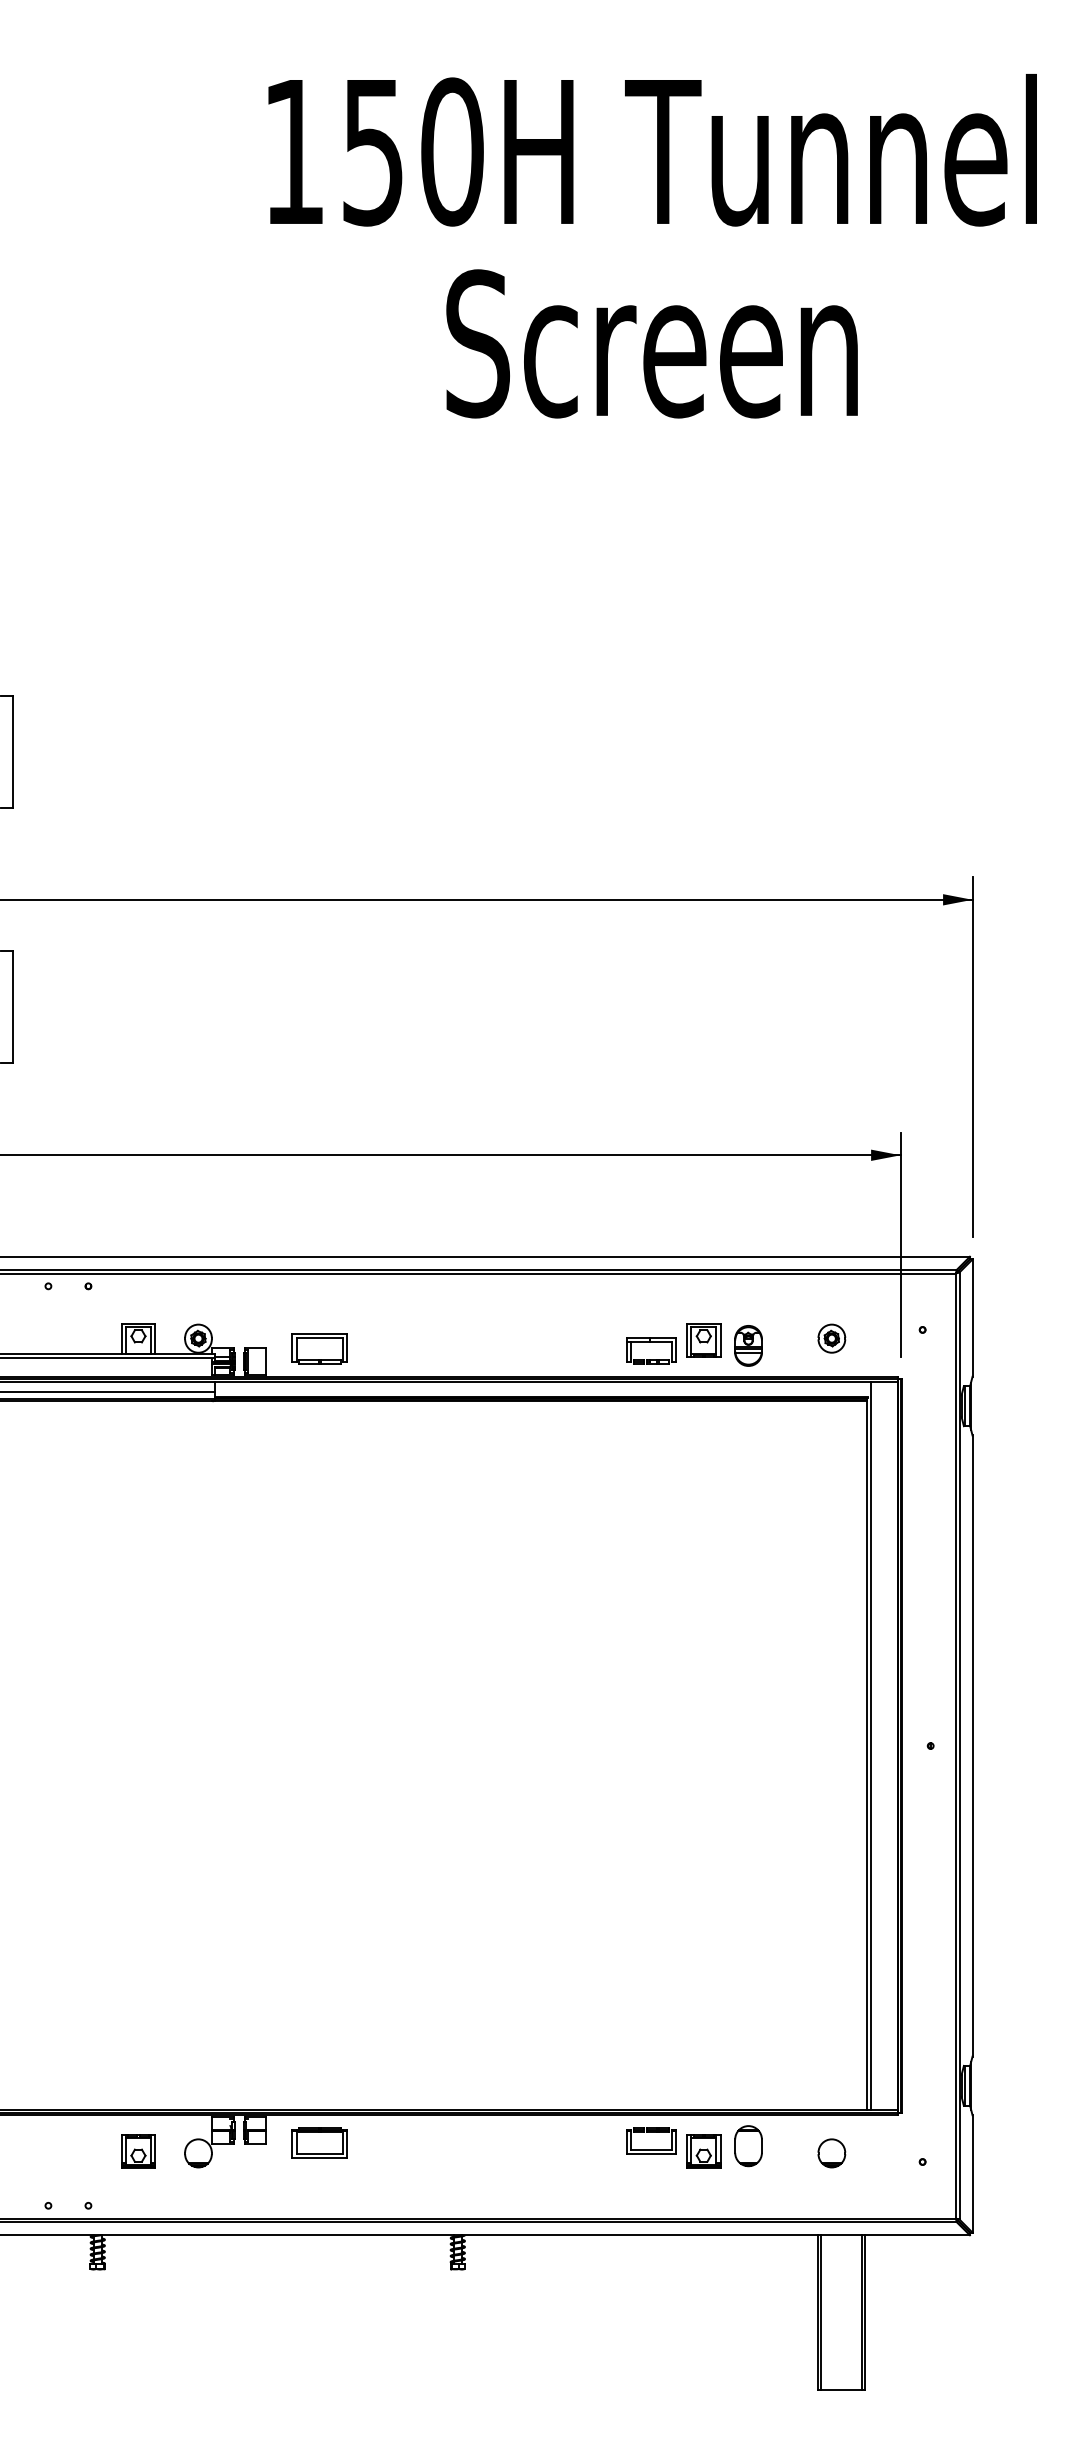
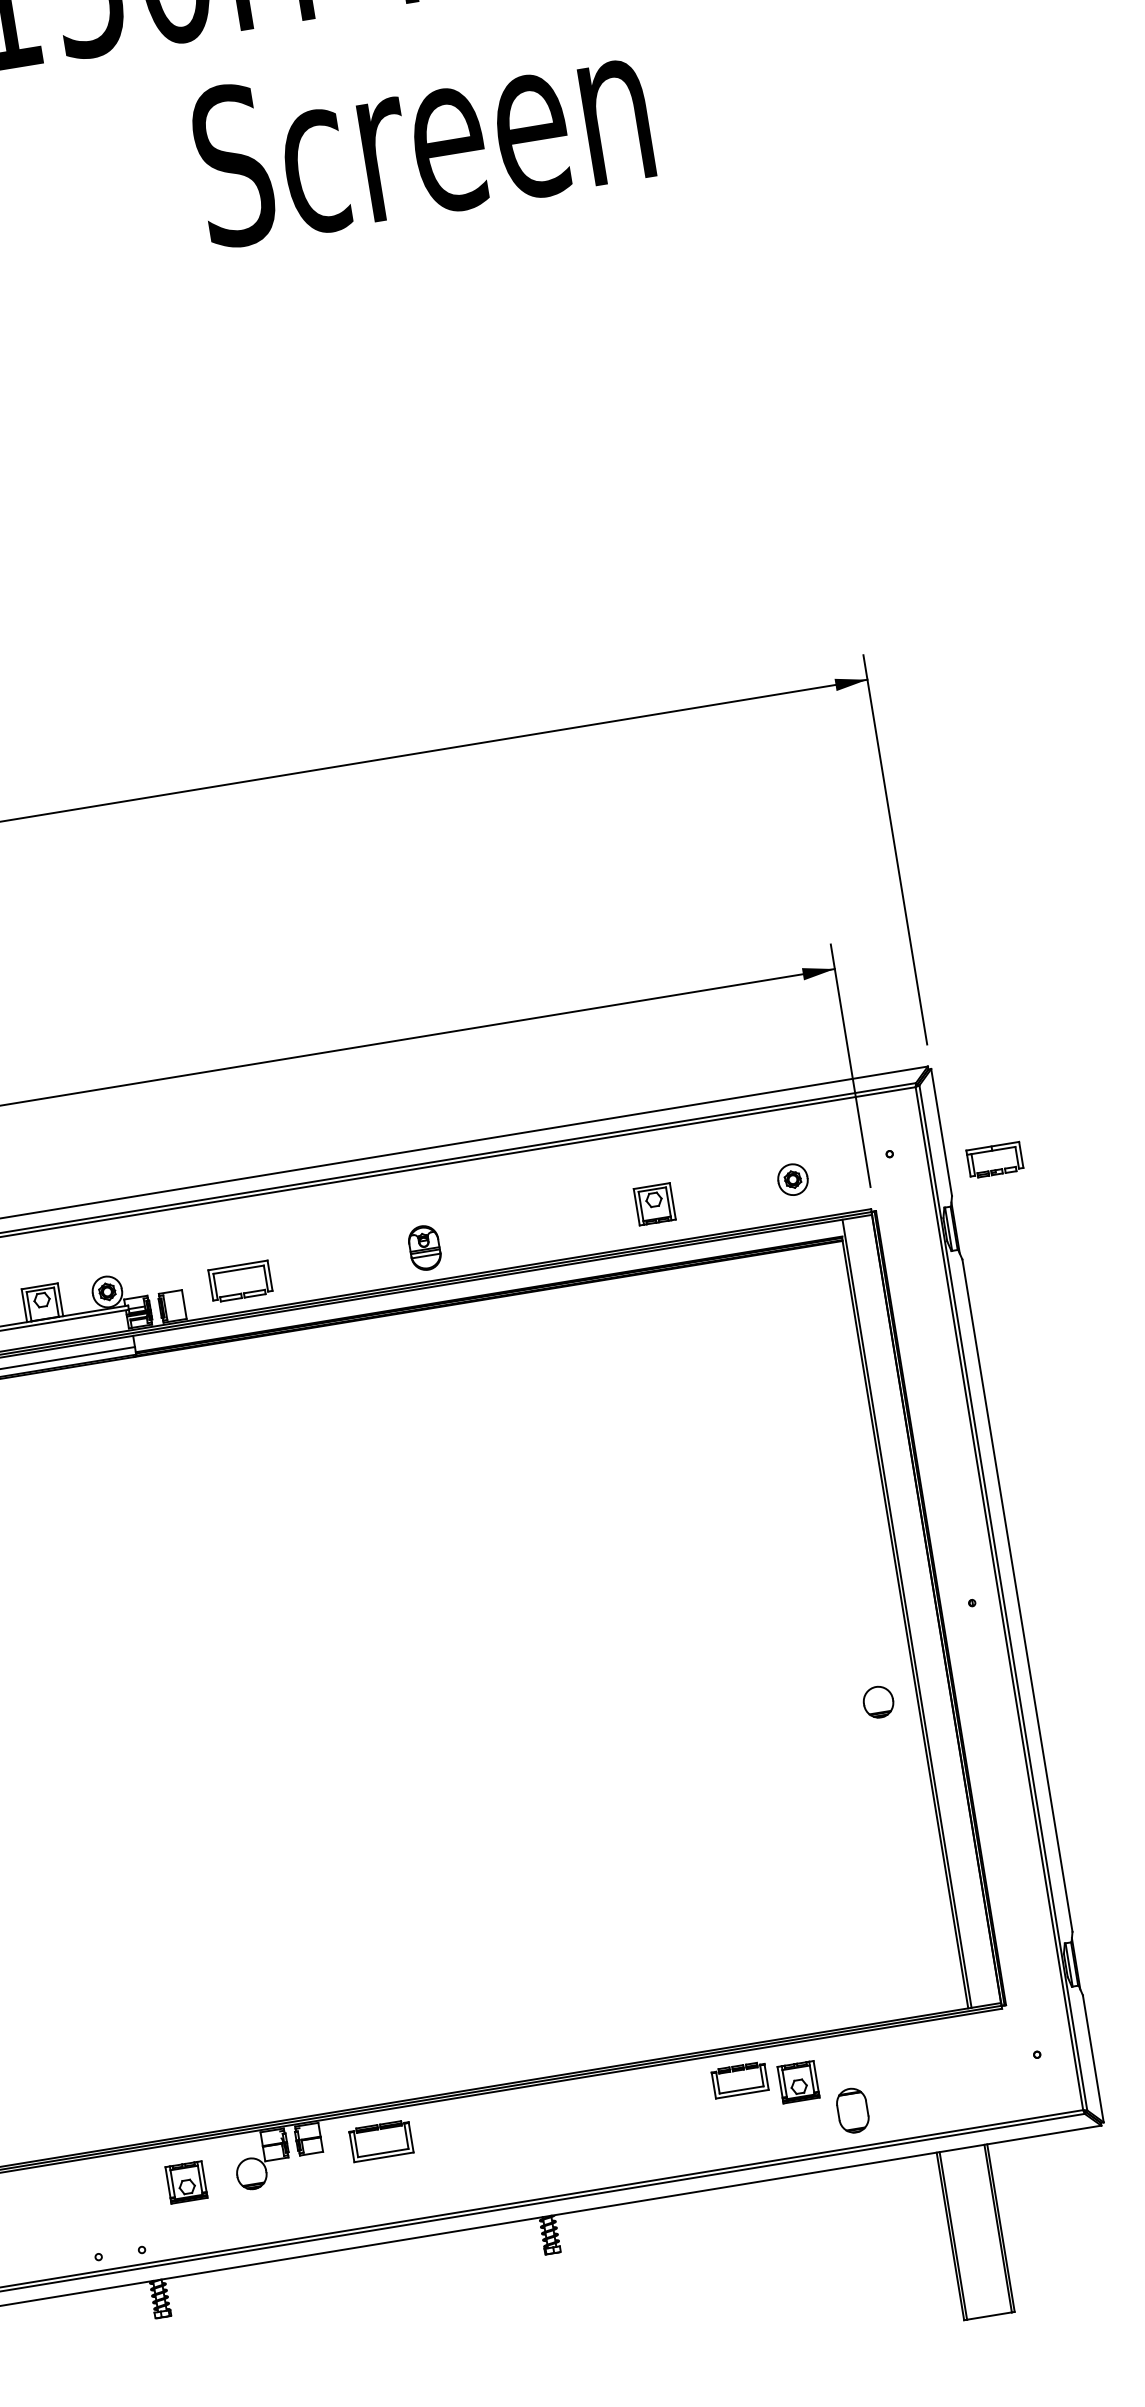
part: (651, 1342) -> (993, 1151), moved
part: (748, 1345) -> (424, 1247), moved
part: (748, 2146) -> (852, 2111), moved
part: (831, 2153) -> (878, 1702), moved

